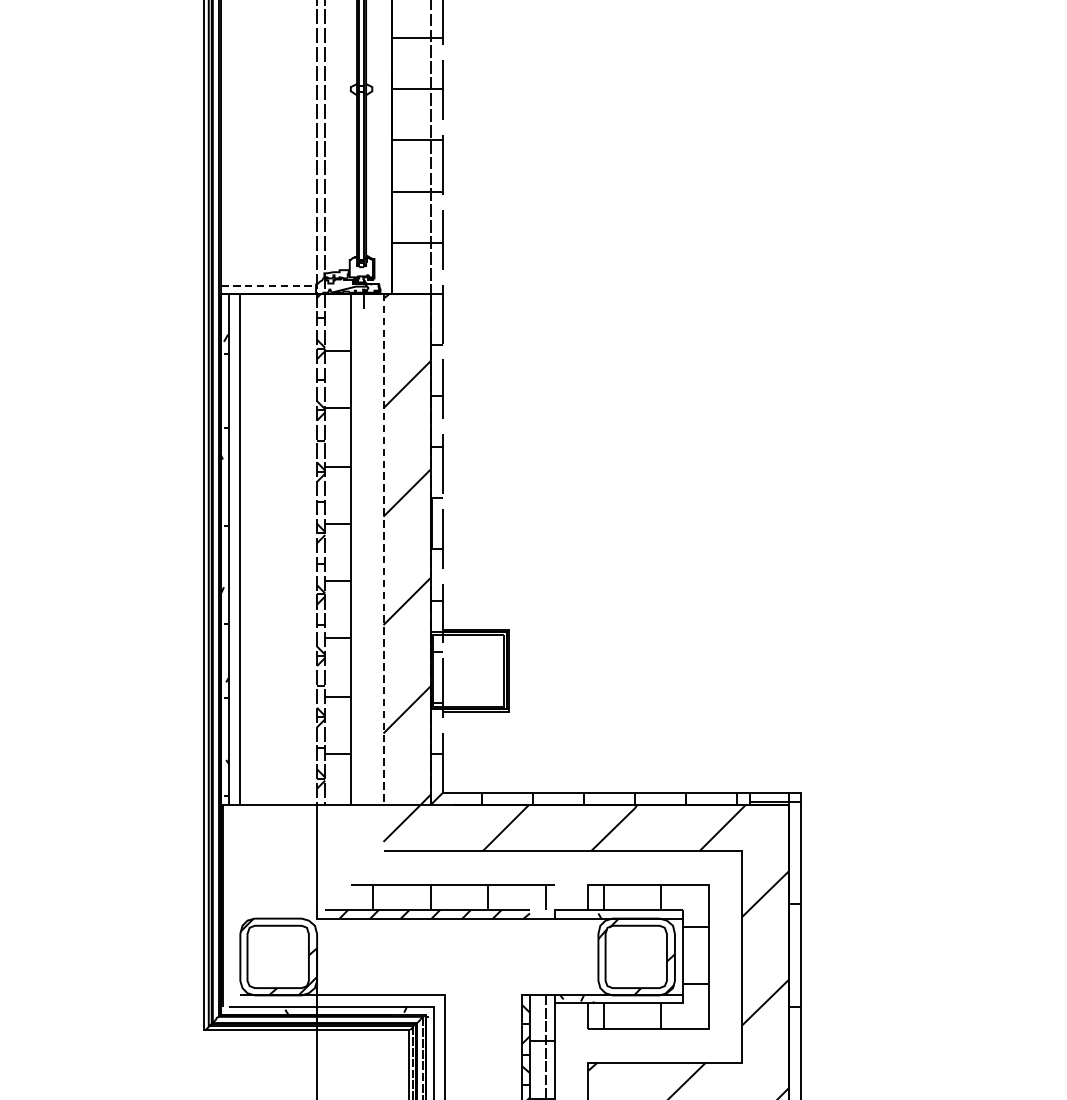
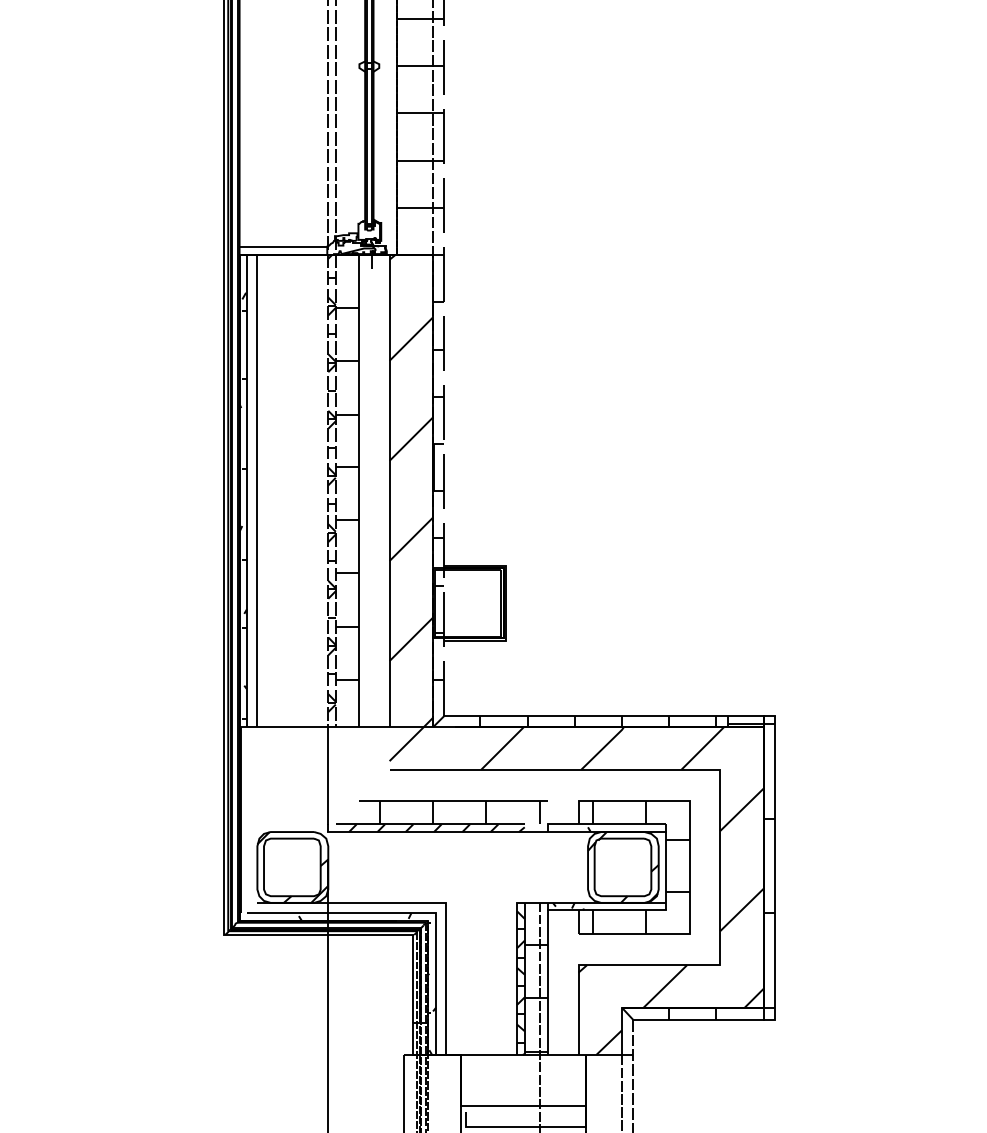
line: (268, 285) -> (283, 247), dashed -> solid
line: (383, 549) -> (389, 491), dashed -> solid

